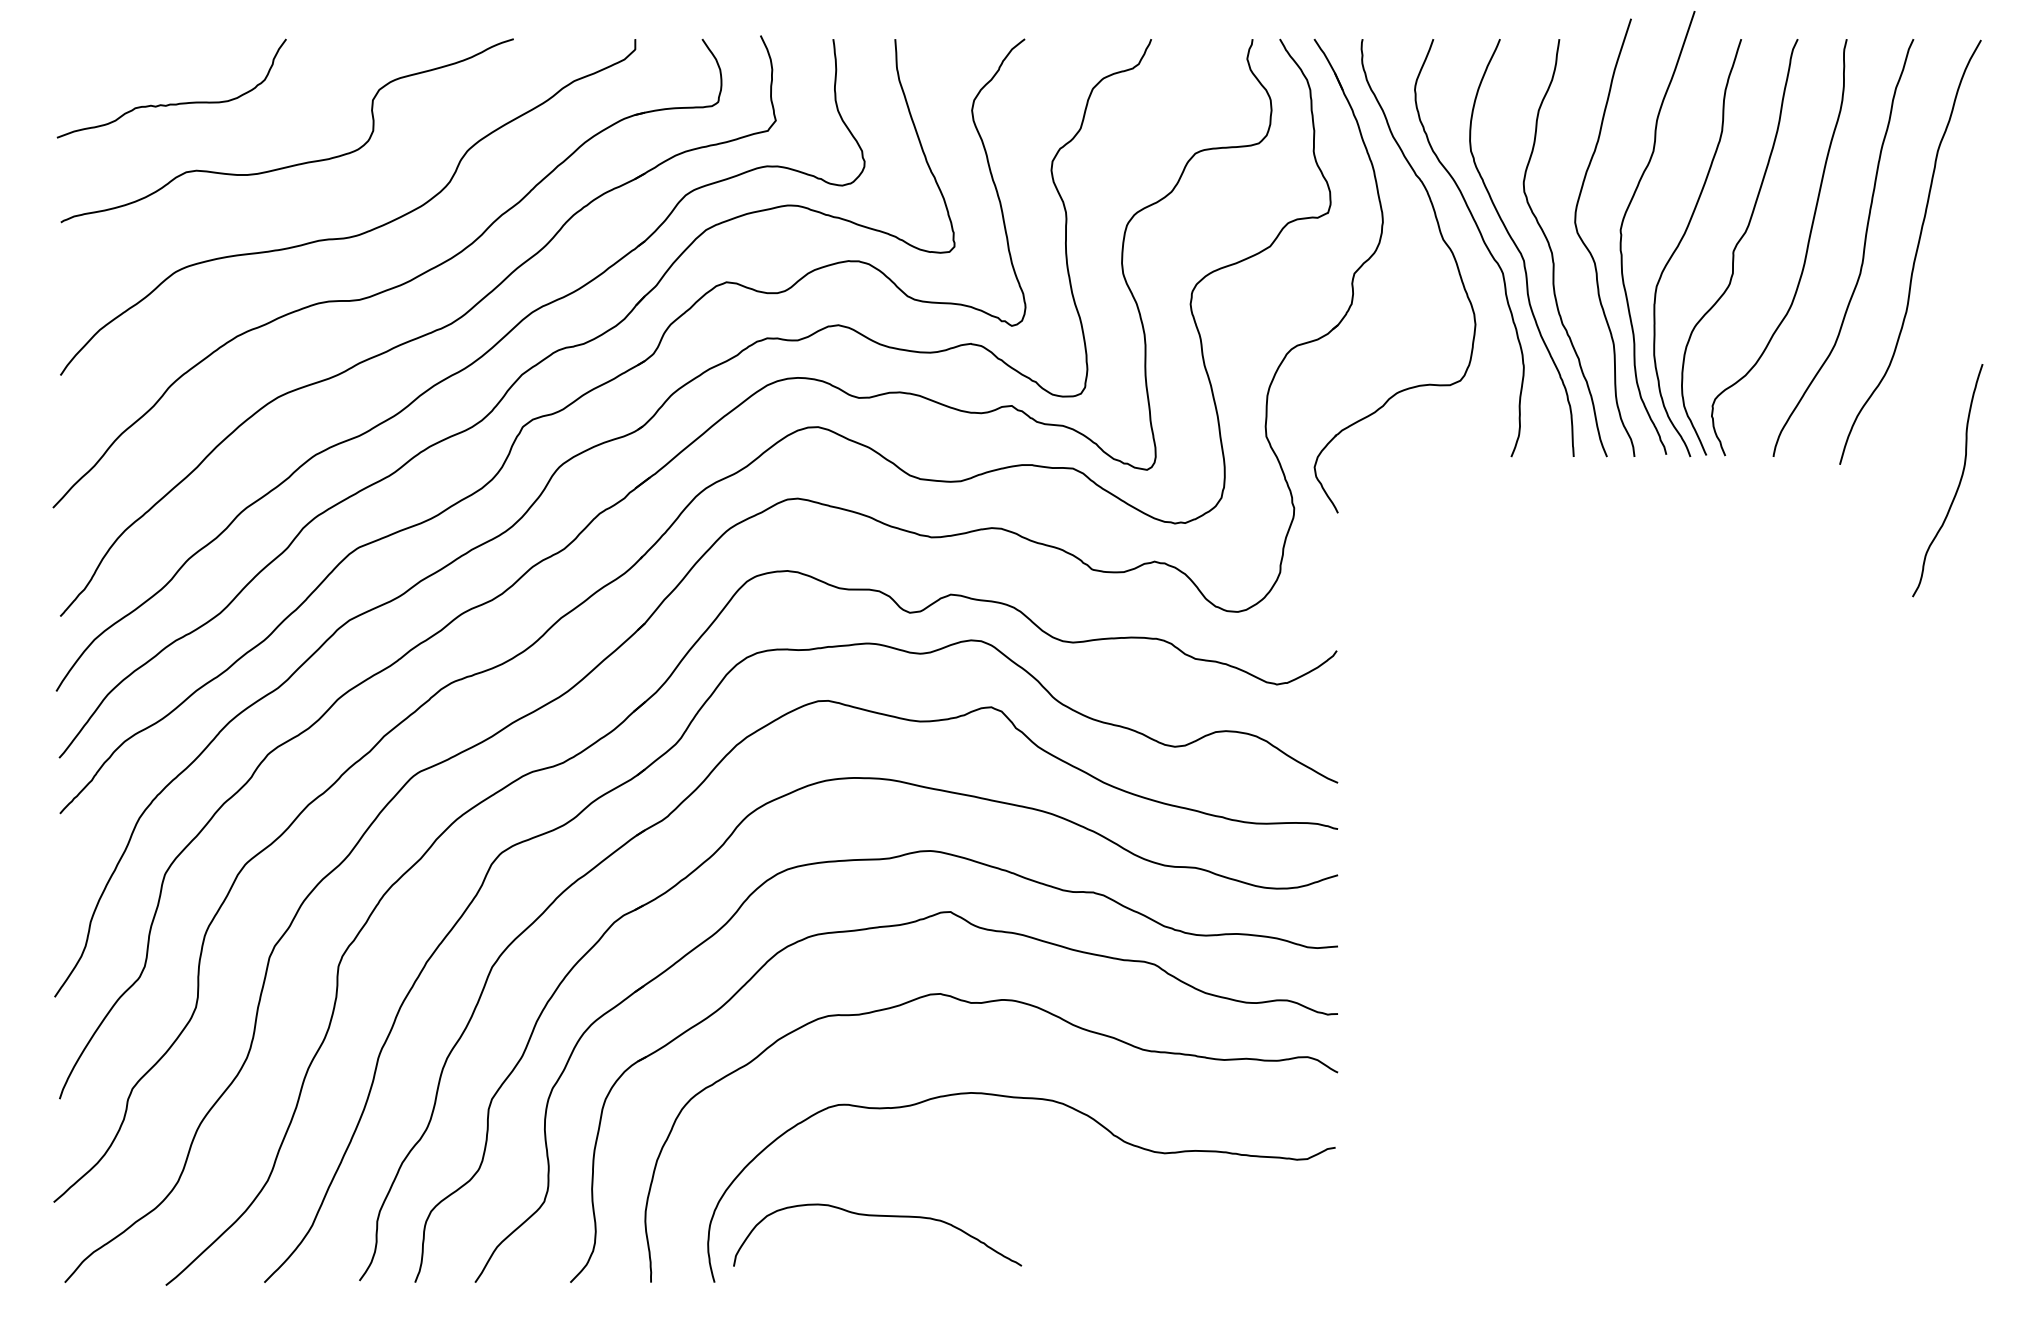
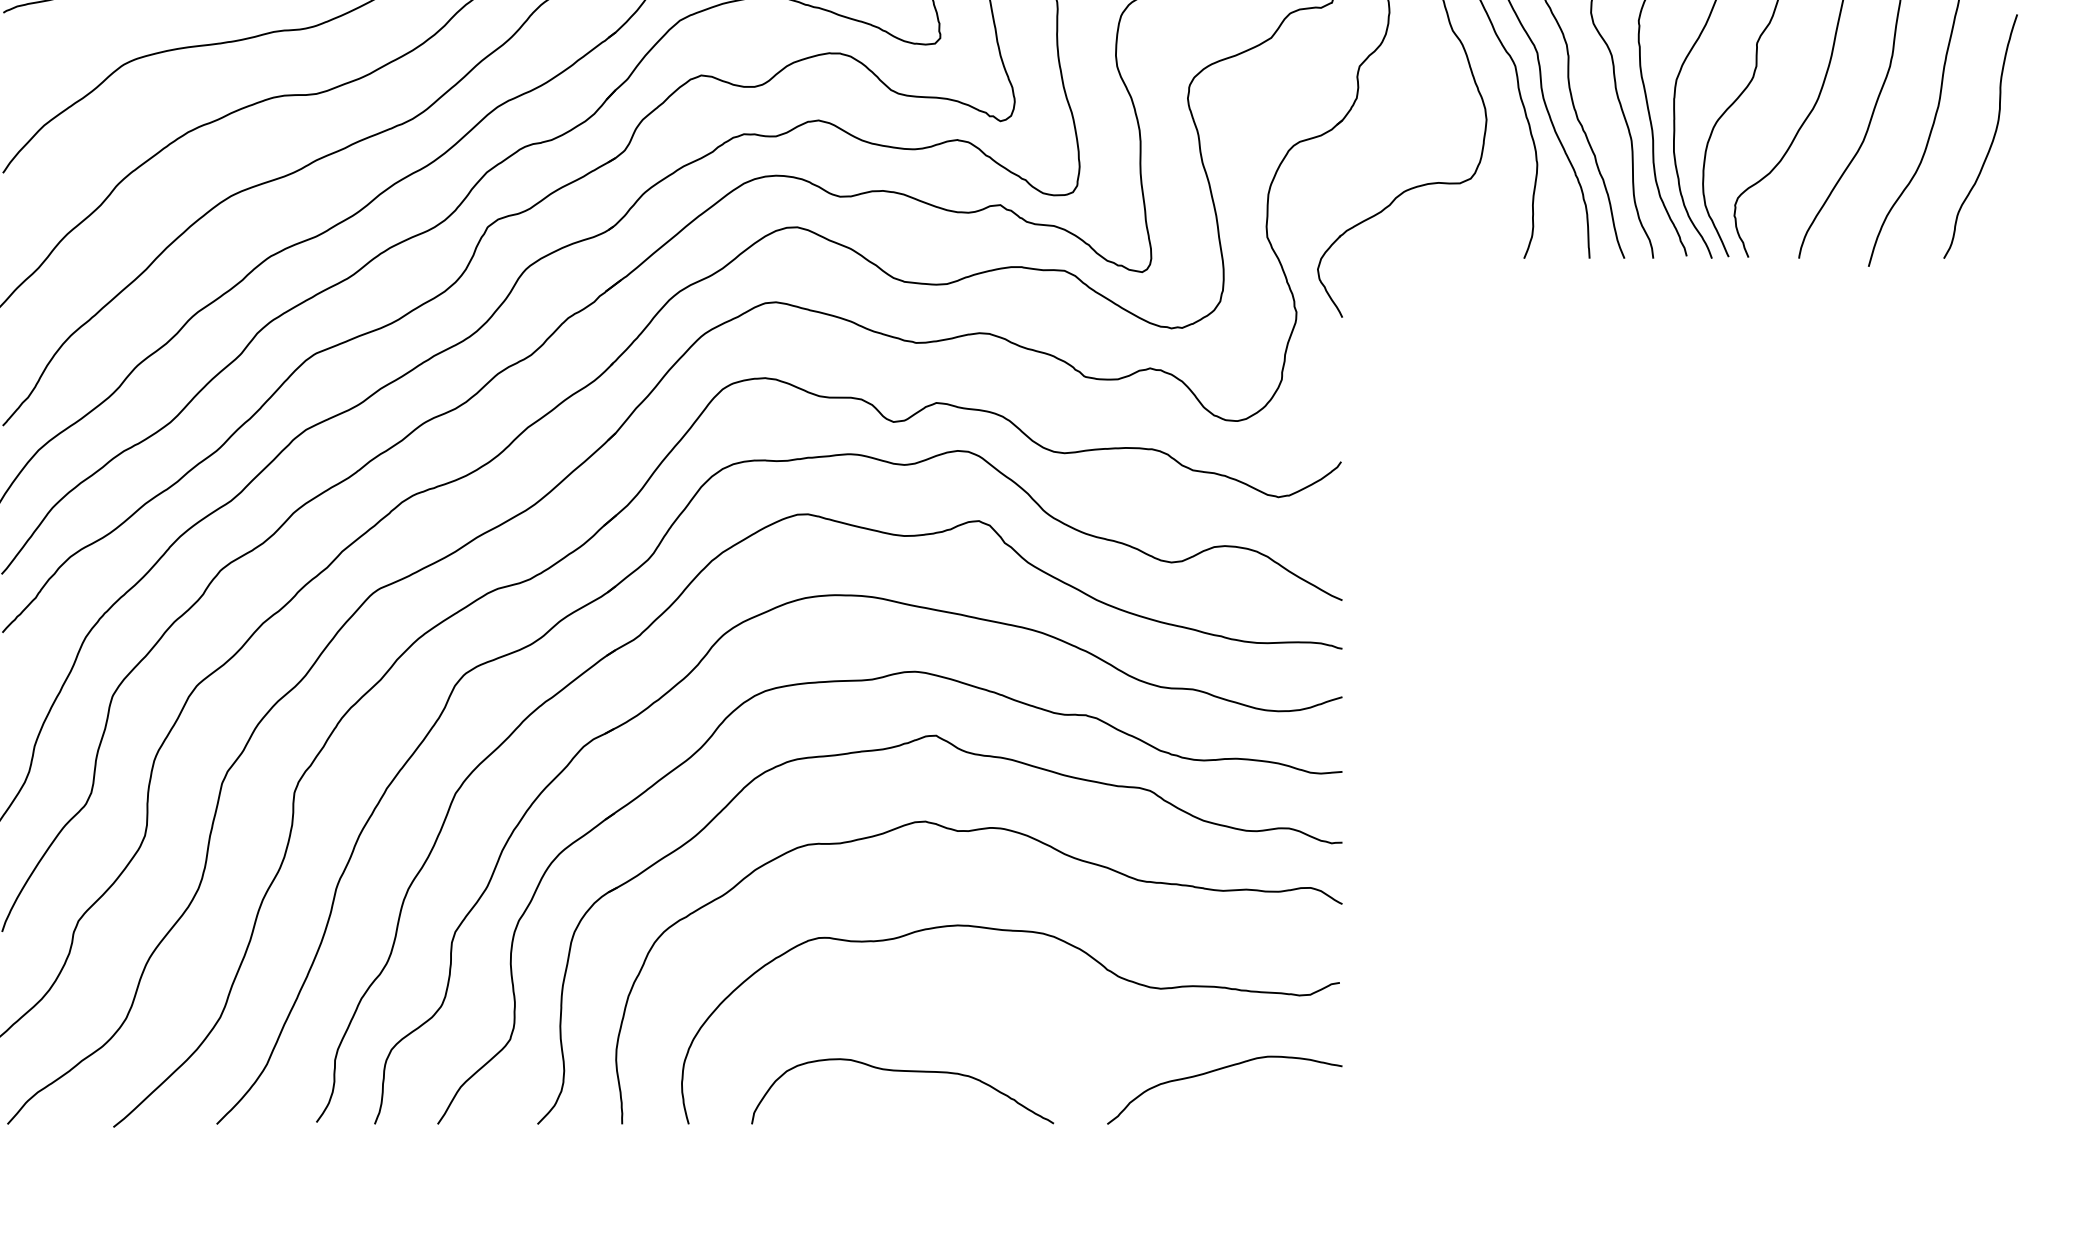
curve: (1958, 483) -> (1991, 139), moved
curve: (877, 1216) -> (902, 1071), moved
curve: (1219, 1231) -> (1218, 1070), added

